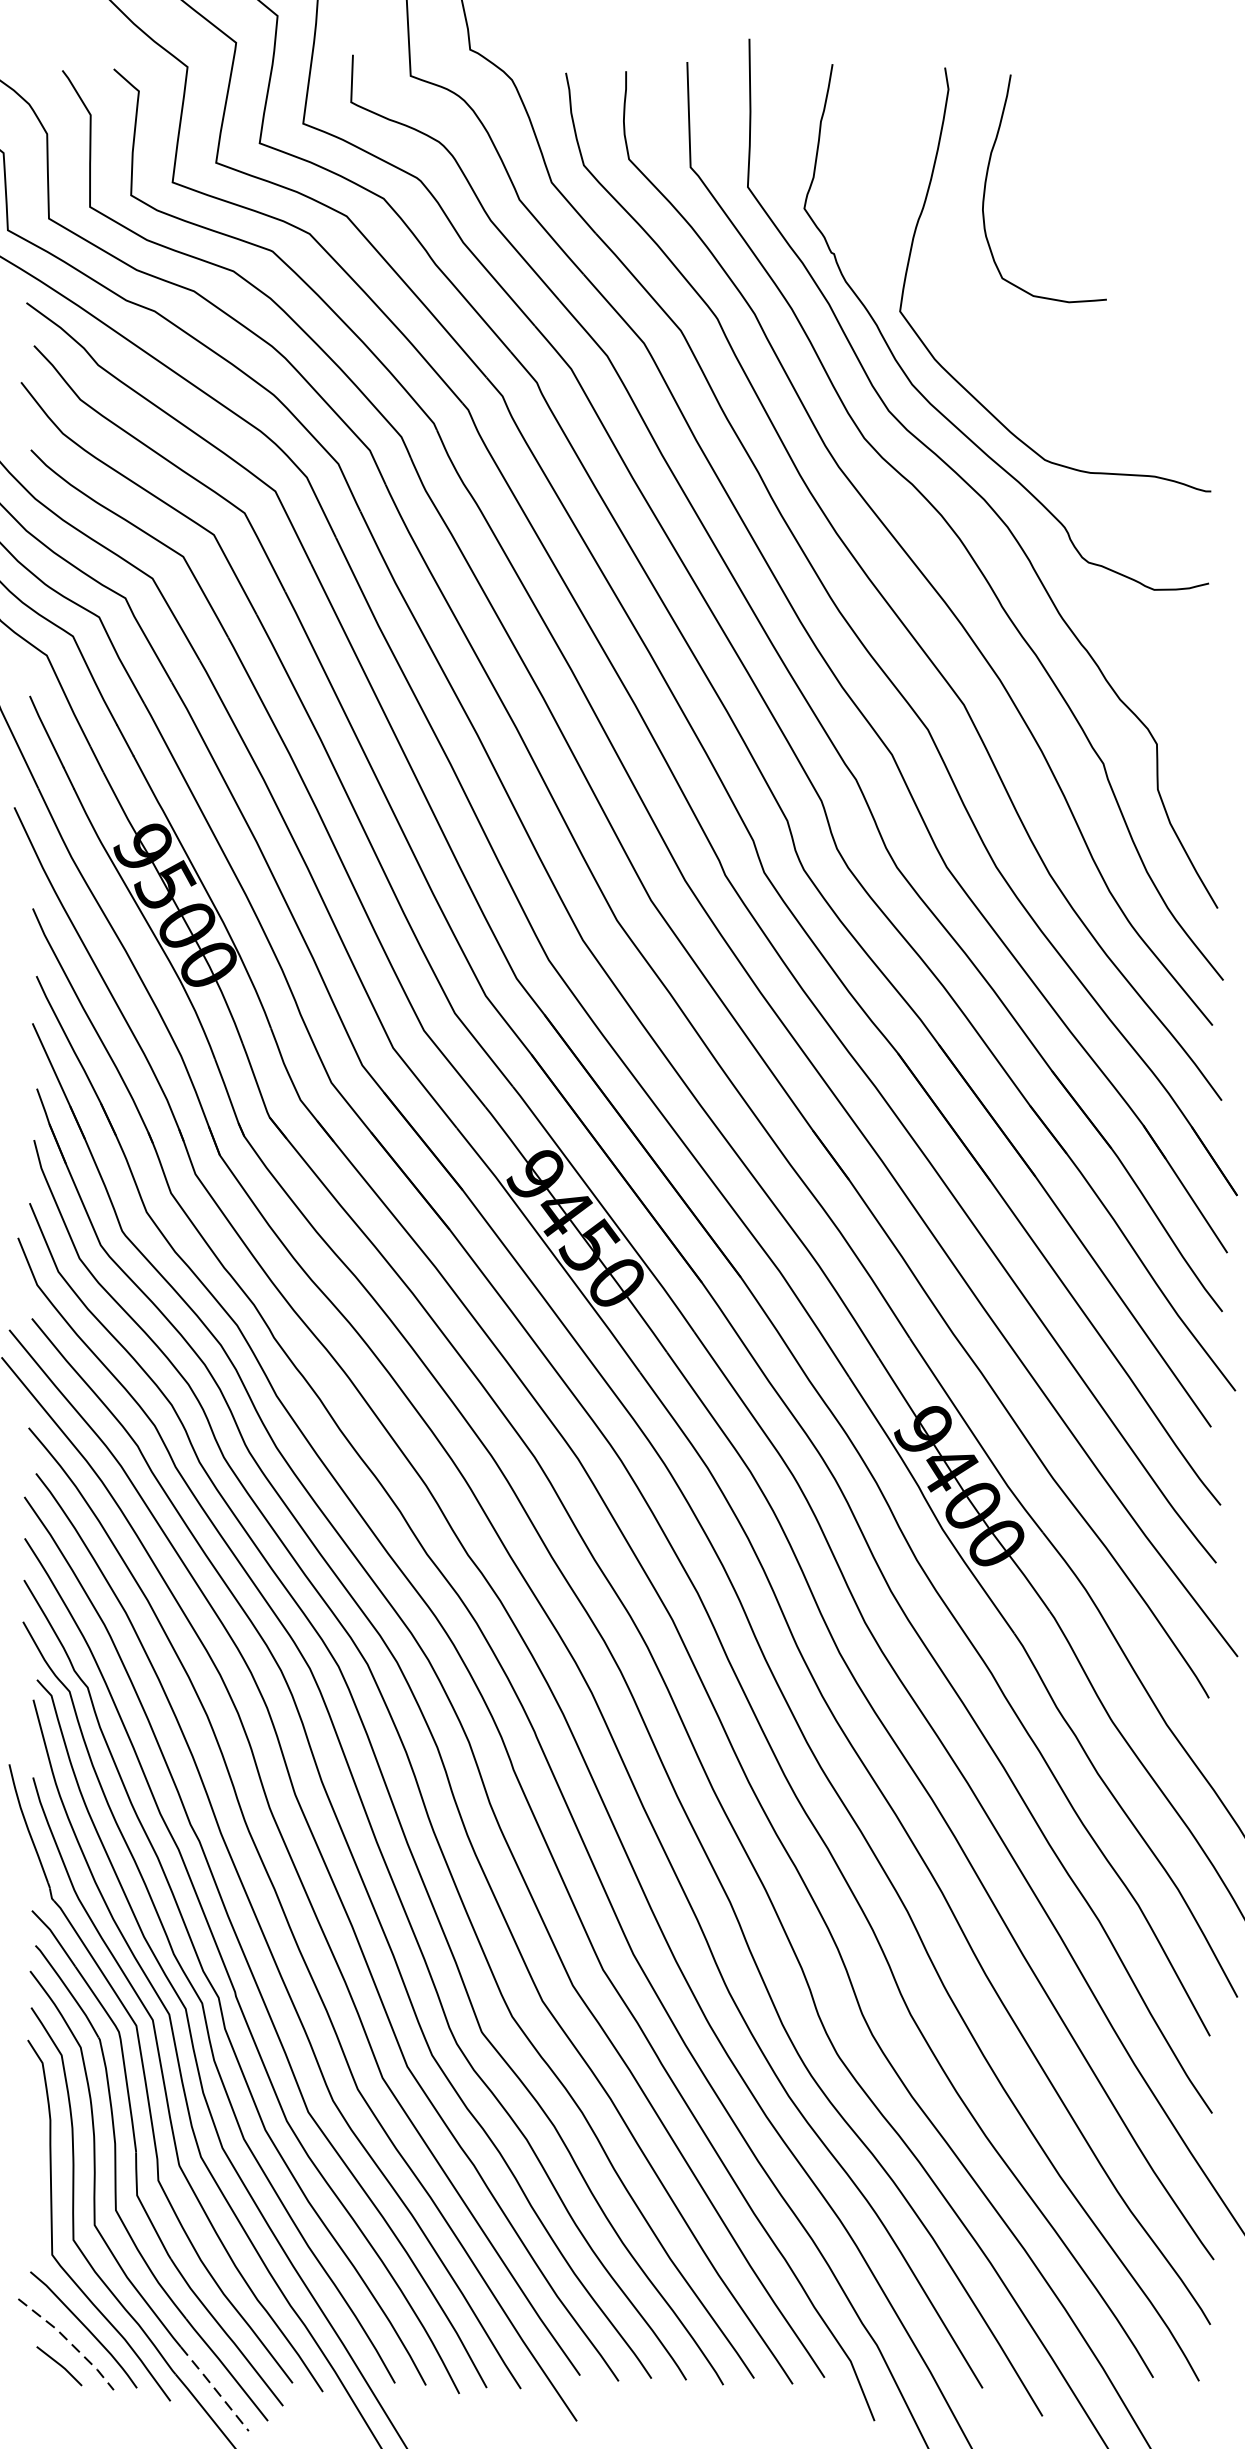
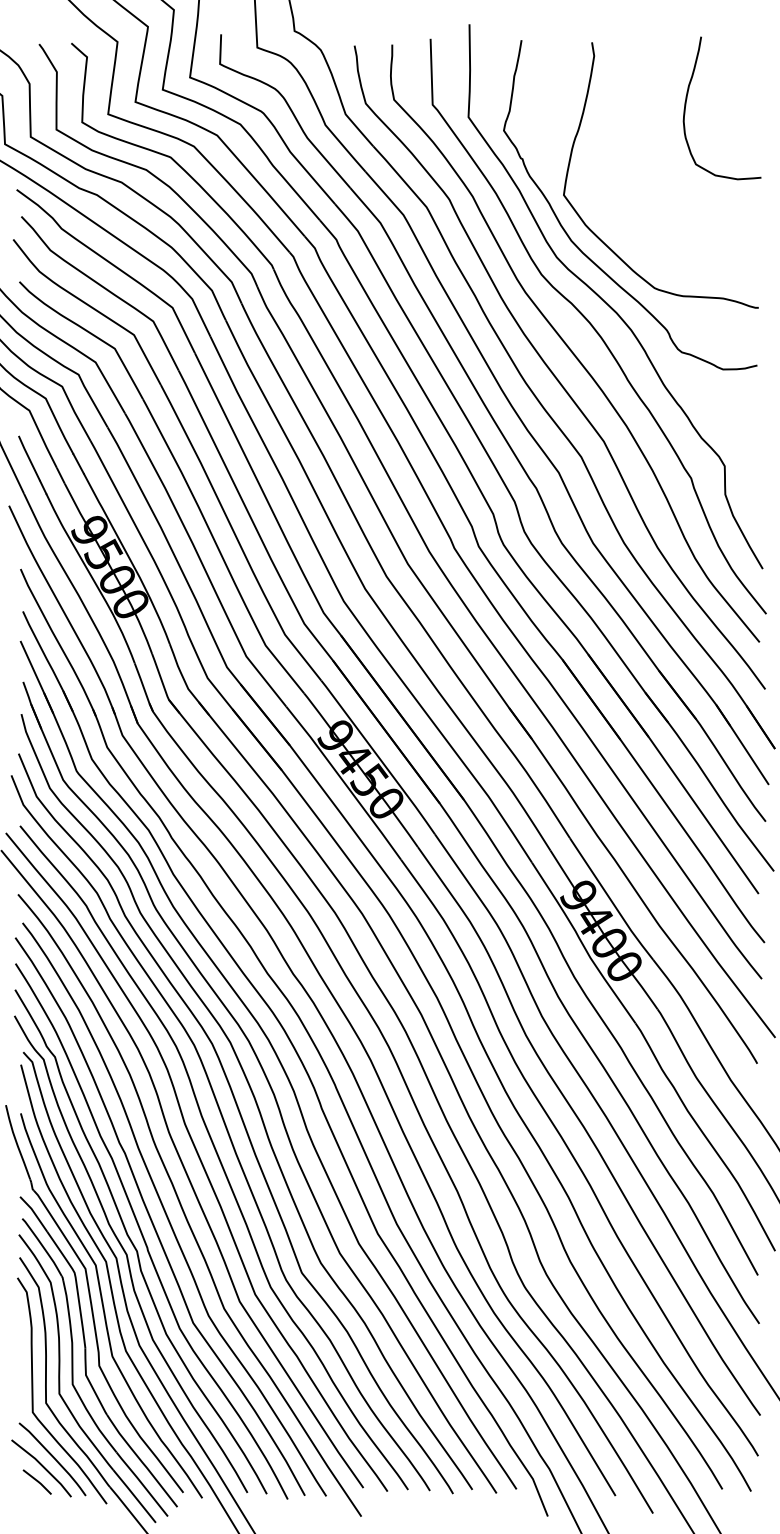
curve: (987, 184) -> (686, 105), moved
line: (69, 2341) -> (43, 1466), dashed -> solid
line: (214, 2389) -> (134, 1496), dashed -> solid

